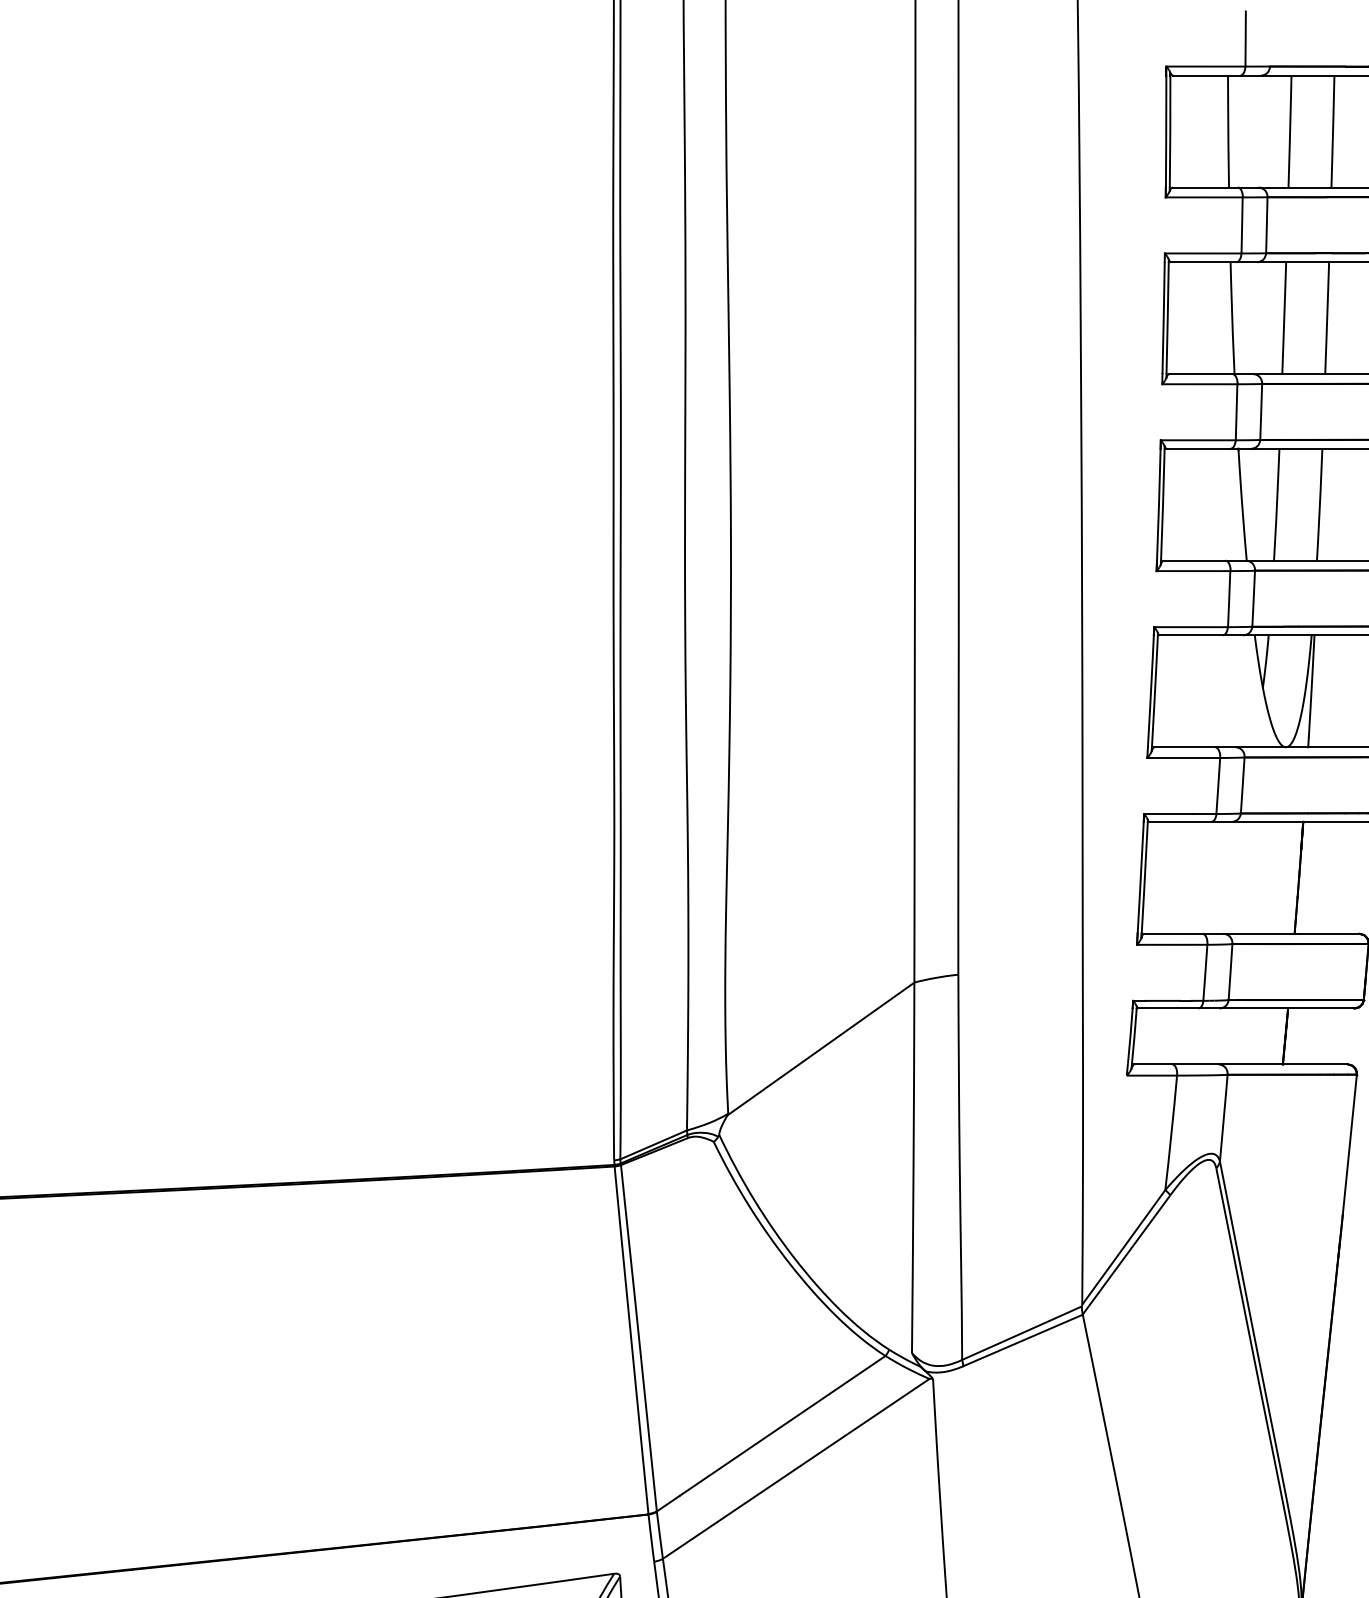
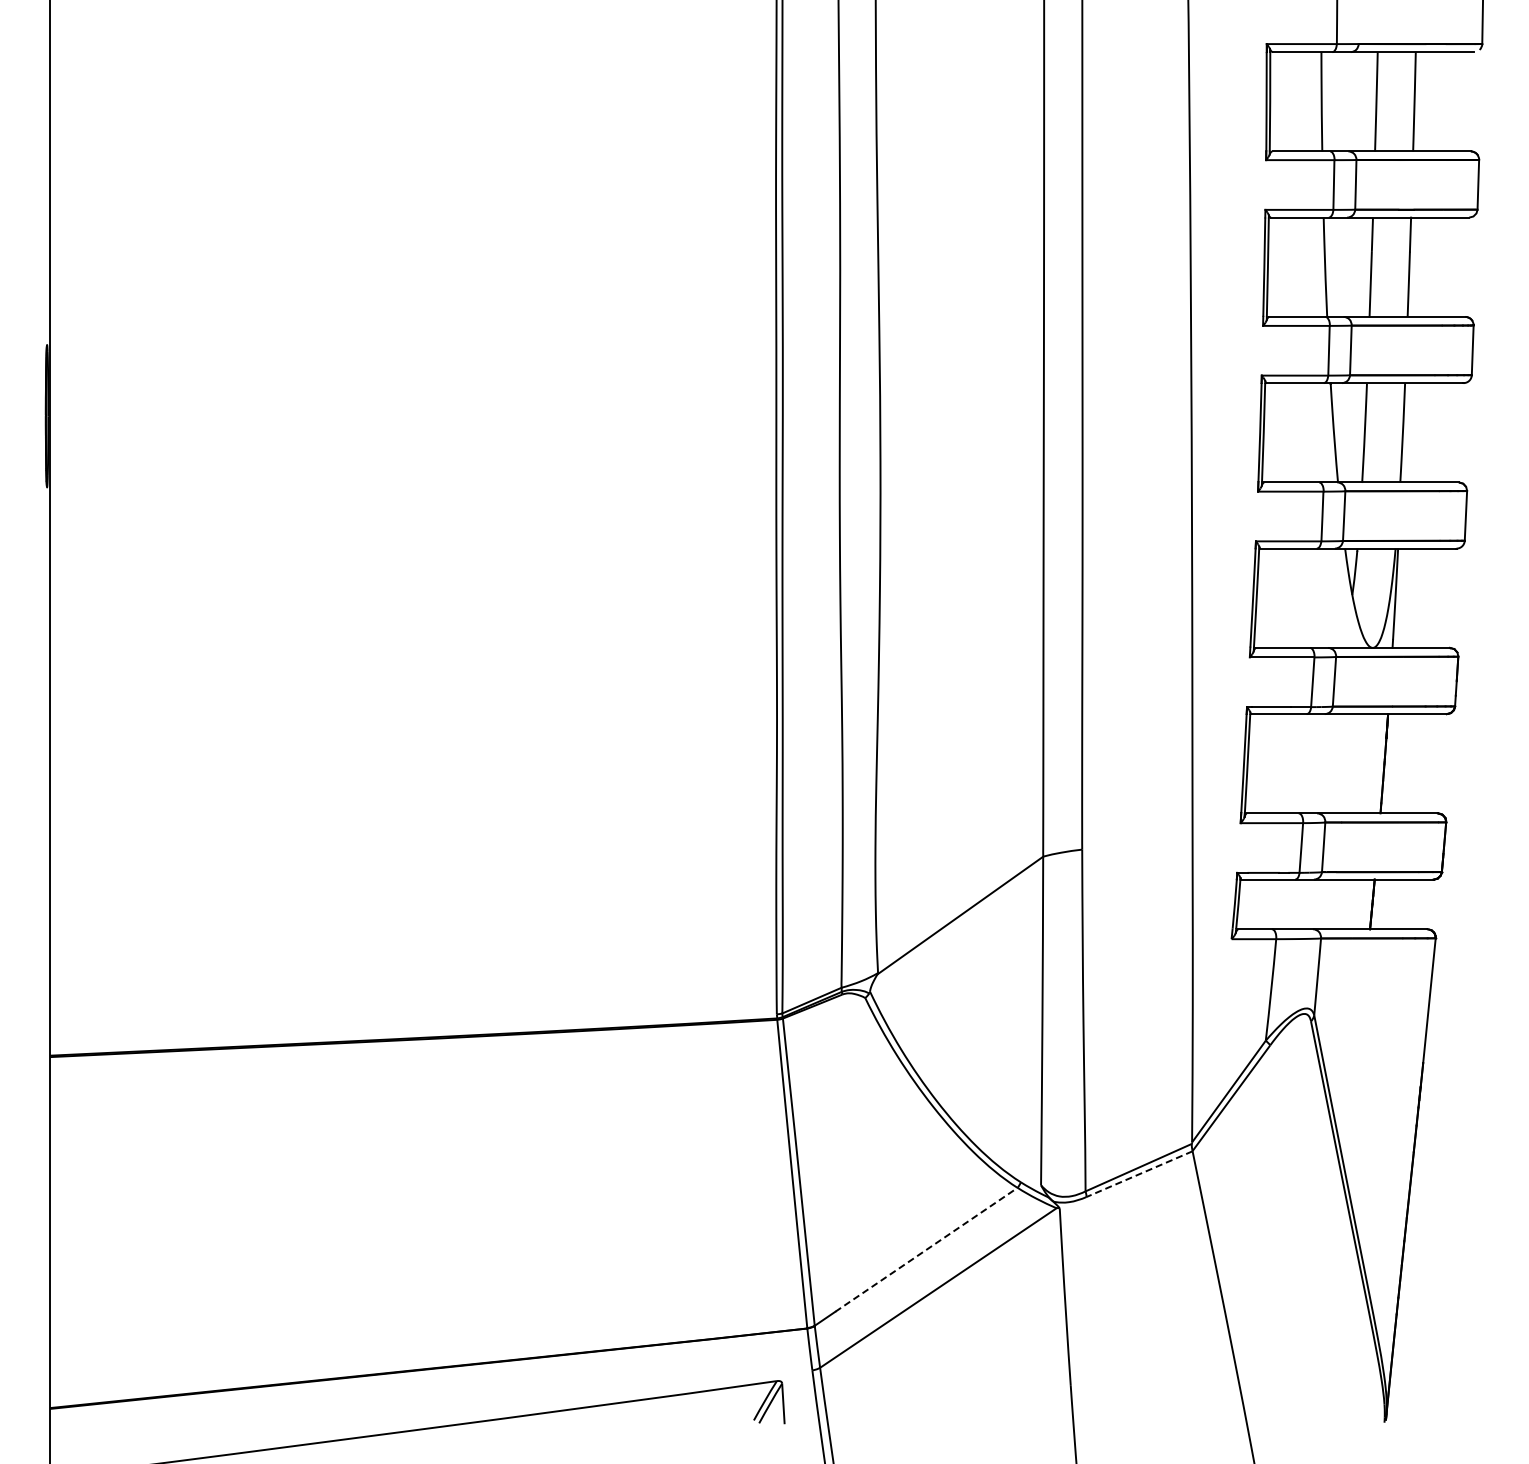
line: (1022, 1340) -> (1139, 1174), solid -> dashed
line: (782, 1425) -> (926, 1249), solid -> dashed

